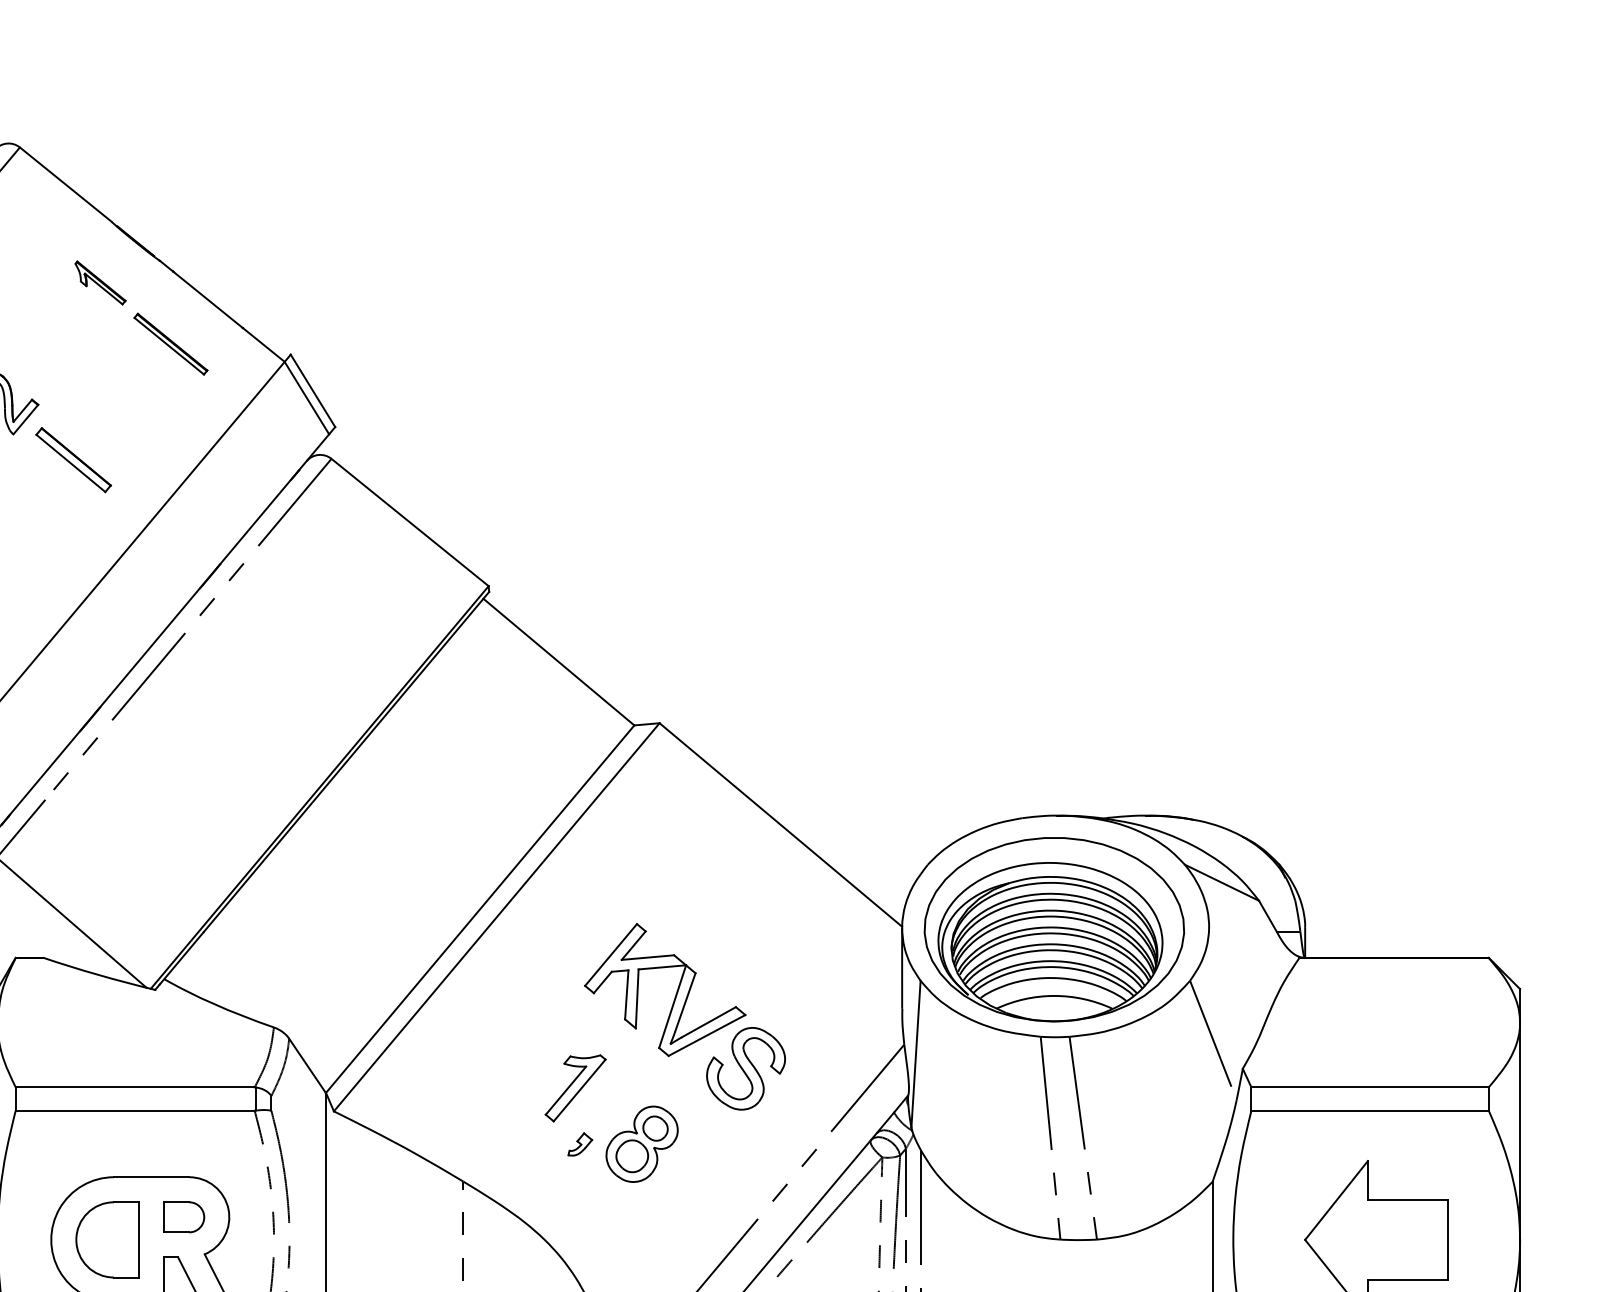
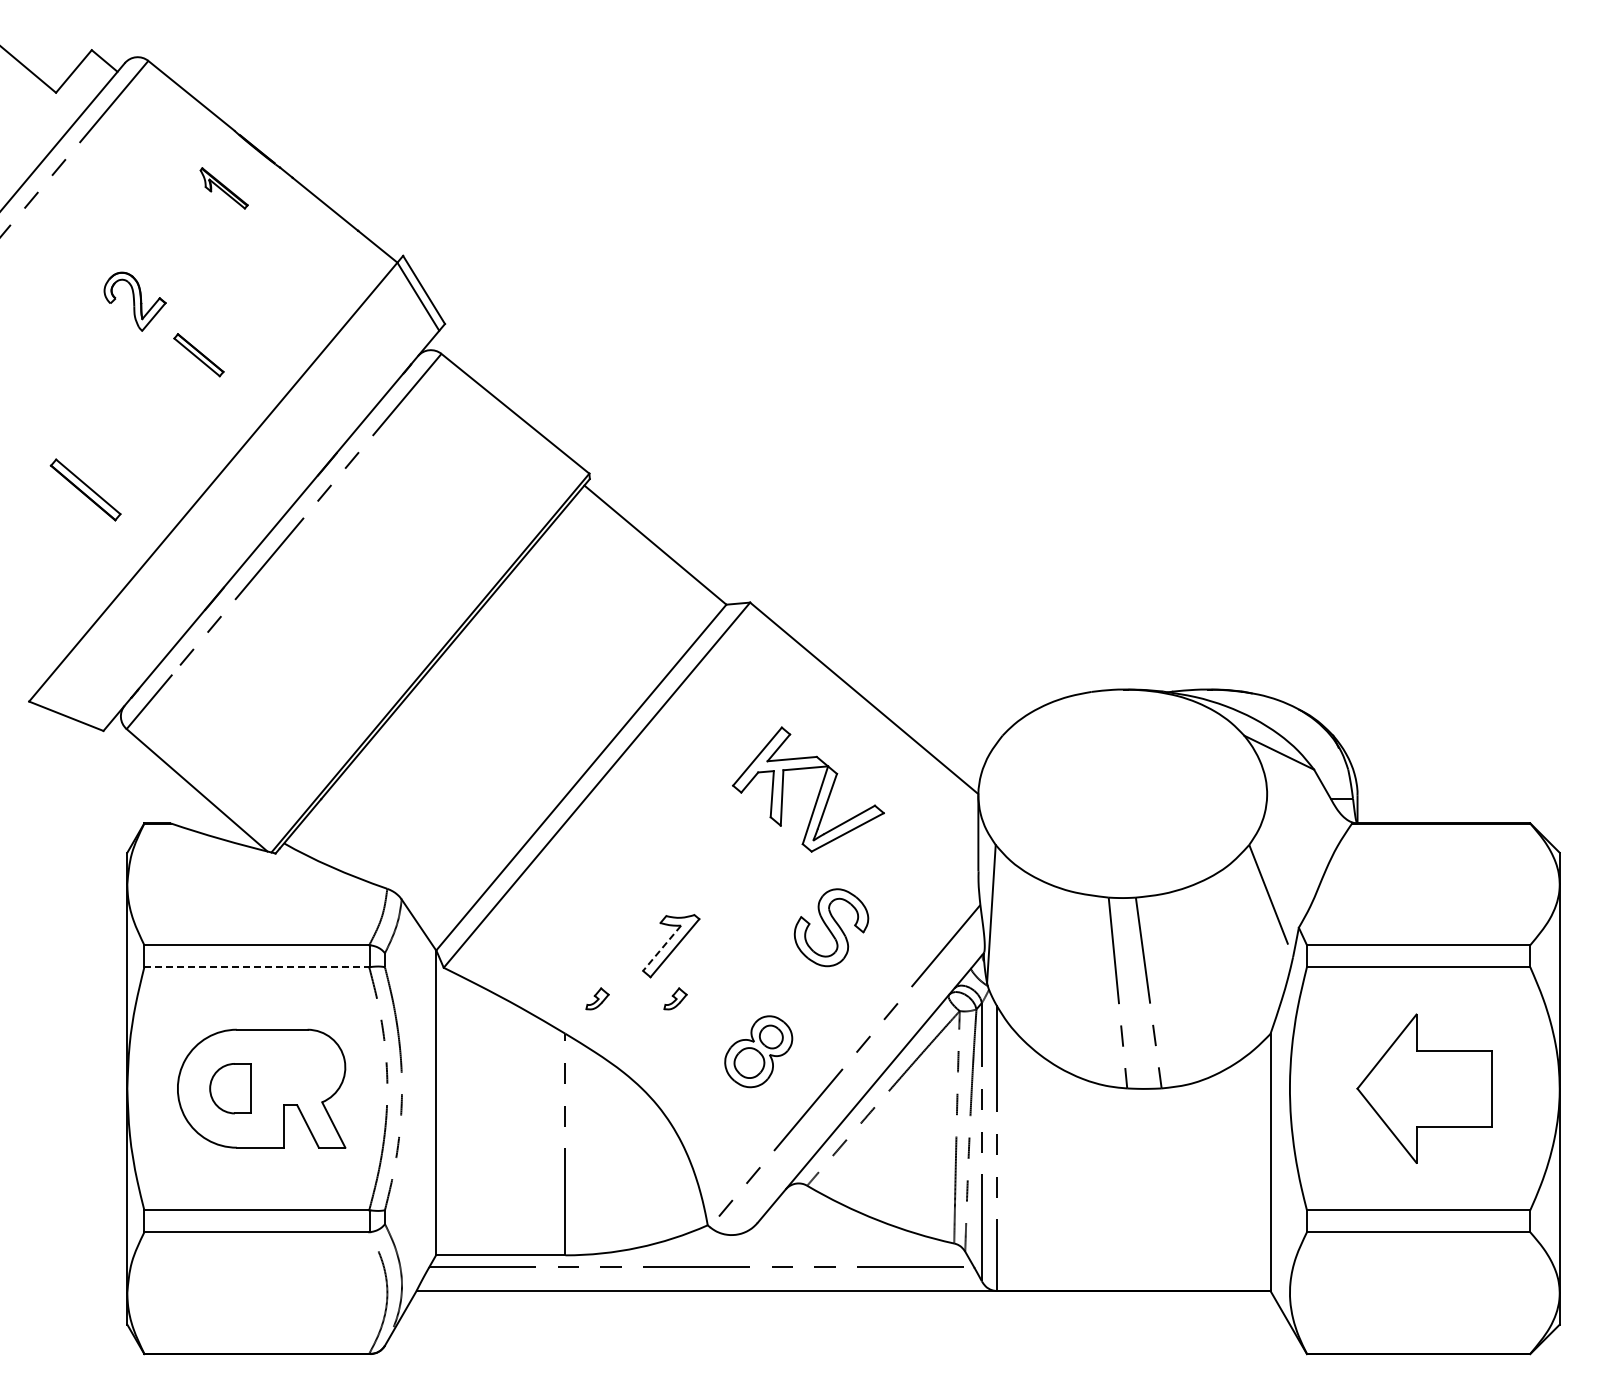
part: (171, 343) -> (290, 245), removed
part: (73, 460) -> (198, 355), size x0.7
part: (1054, 929) -> (1121, 796), removed
part: (675, 993) -> (818, 792), moved
line: (566, 1090) -> (662, 948), solid -> dashed
line: (135, 1111) -> (257, 967), solid -> dashed
part: (497, 1144) -> (597, 998), added
part: (641, 1144) -> (758, 1051), moved
part: (183, 1217) -> (302, 1067), removed
part: (107, 1239) -> (230, 1088), size x0.7

